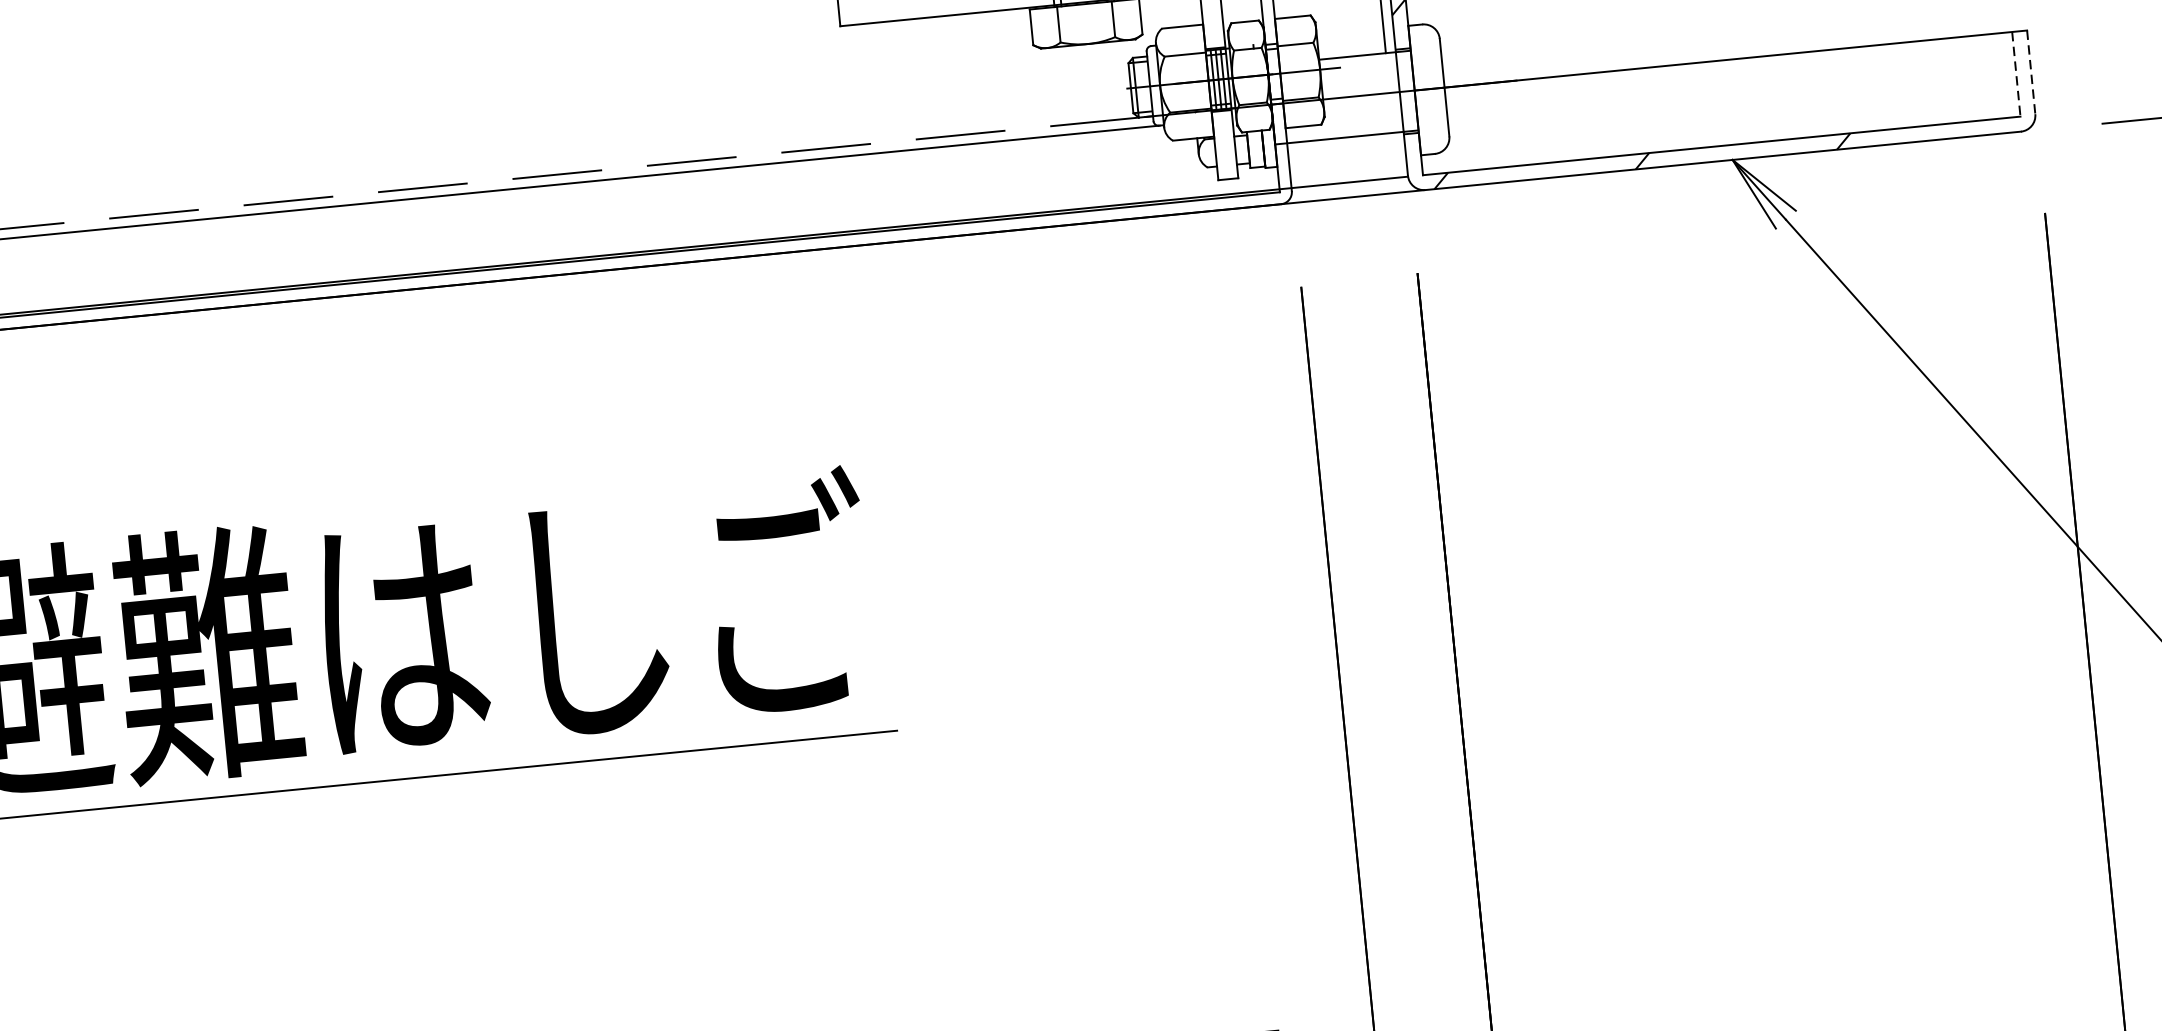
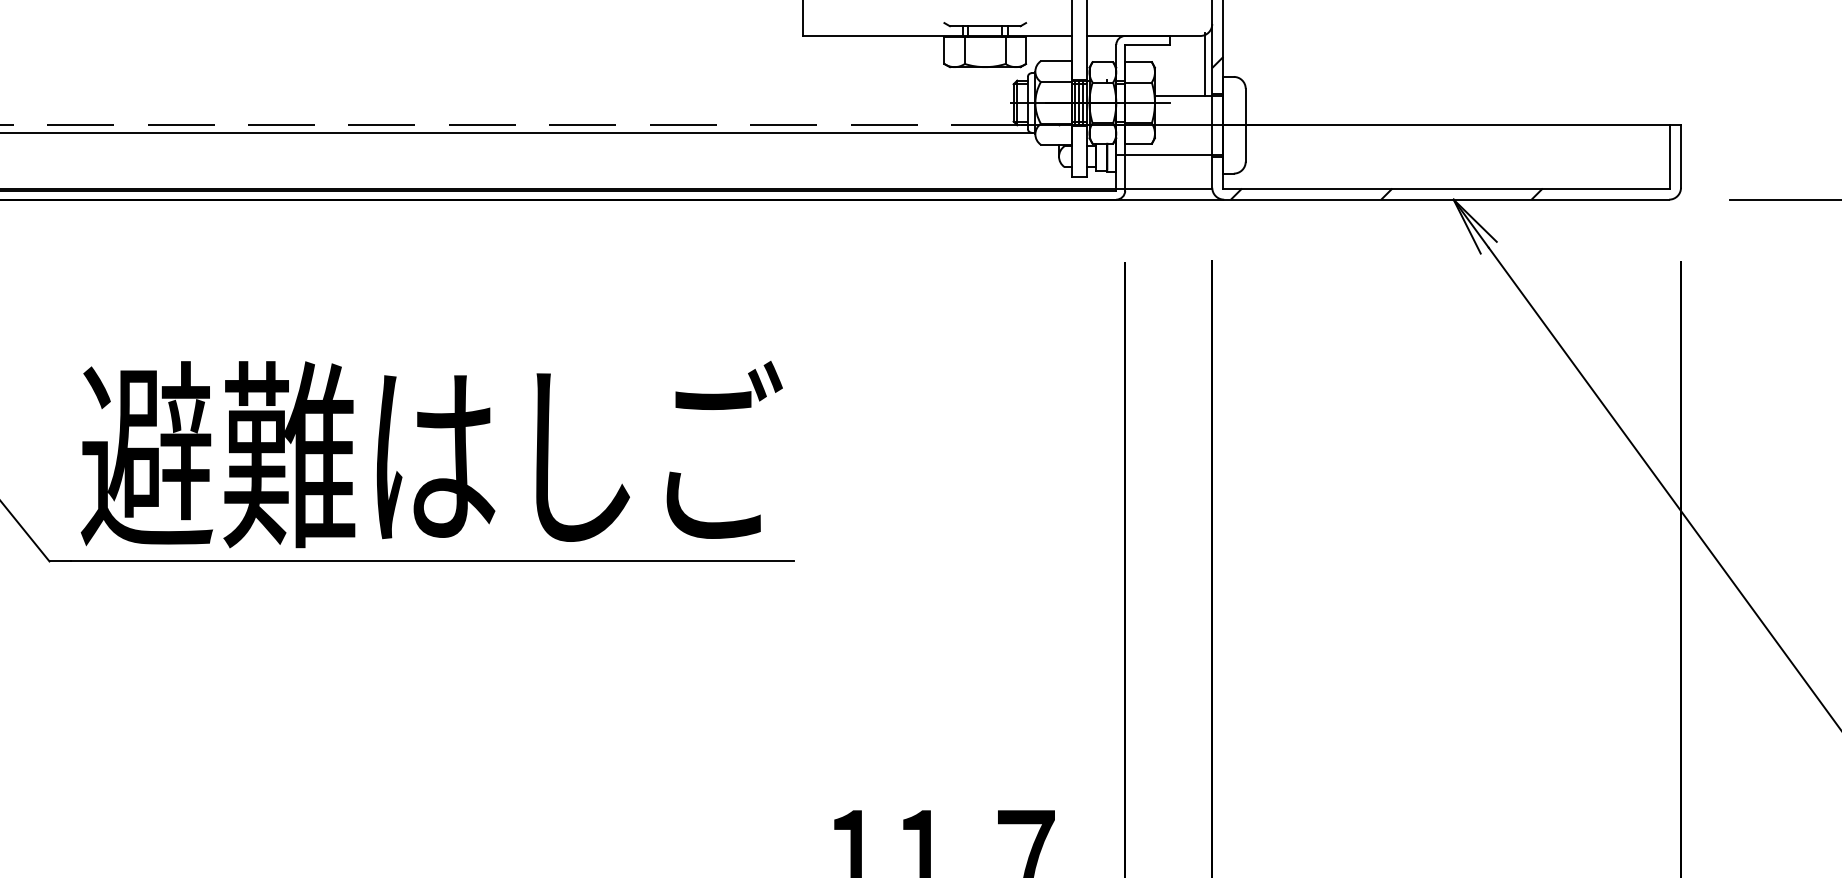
line: (2015, 73) -> (1669, 156), dashed -> solid
line: (2032, 73) -> (1681, 157), dashed -> solid

